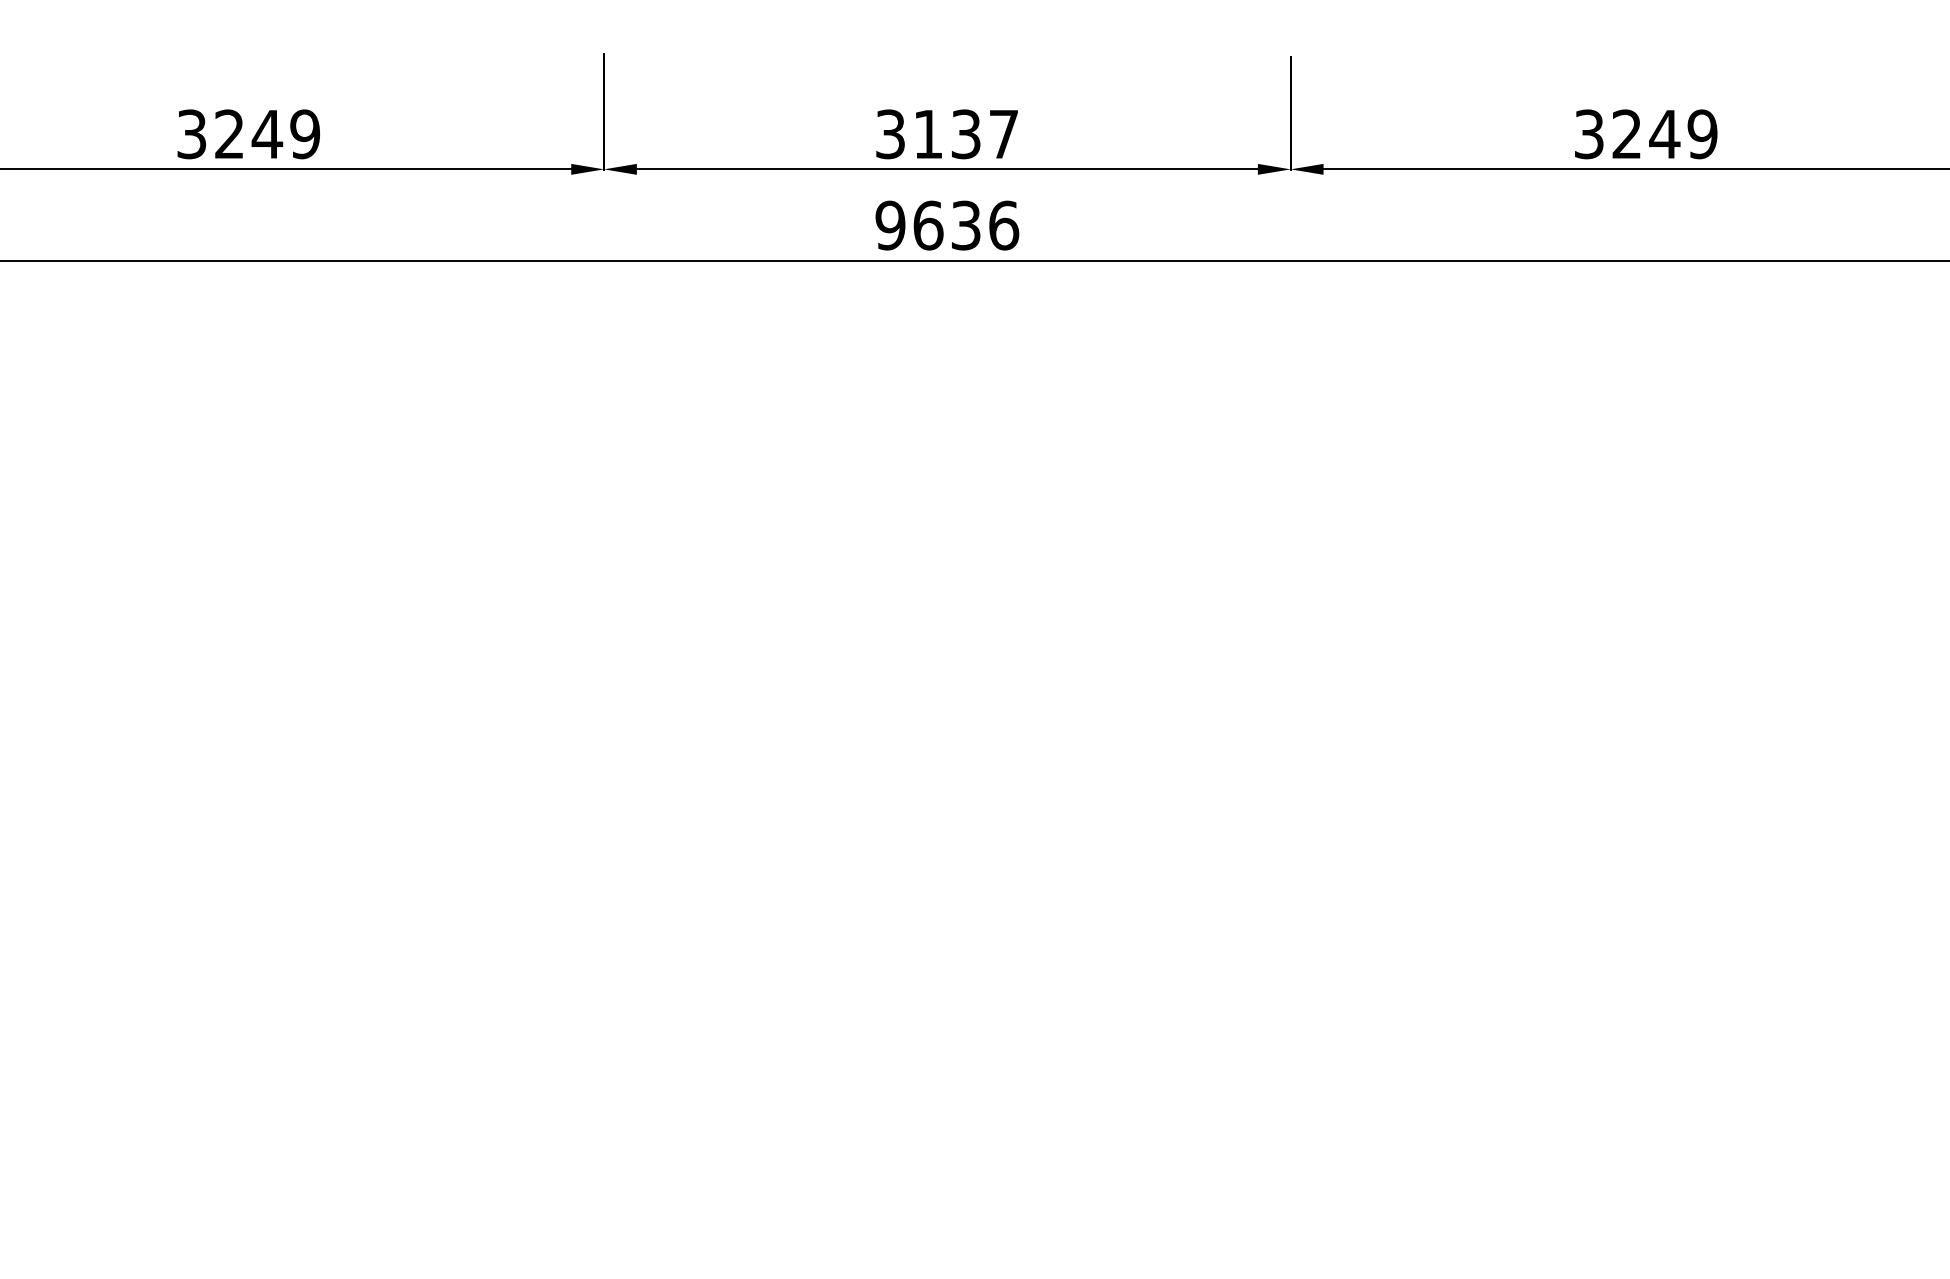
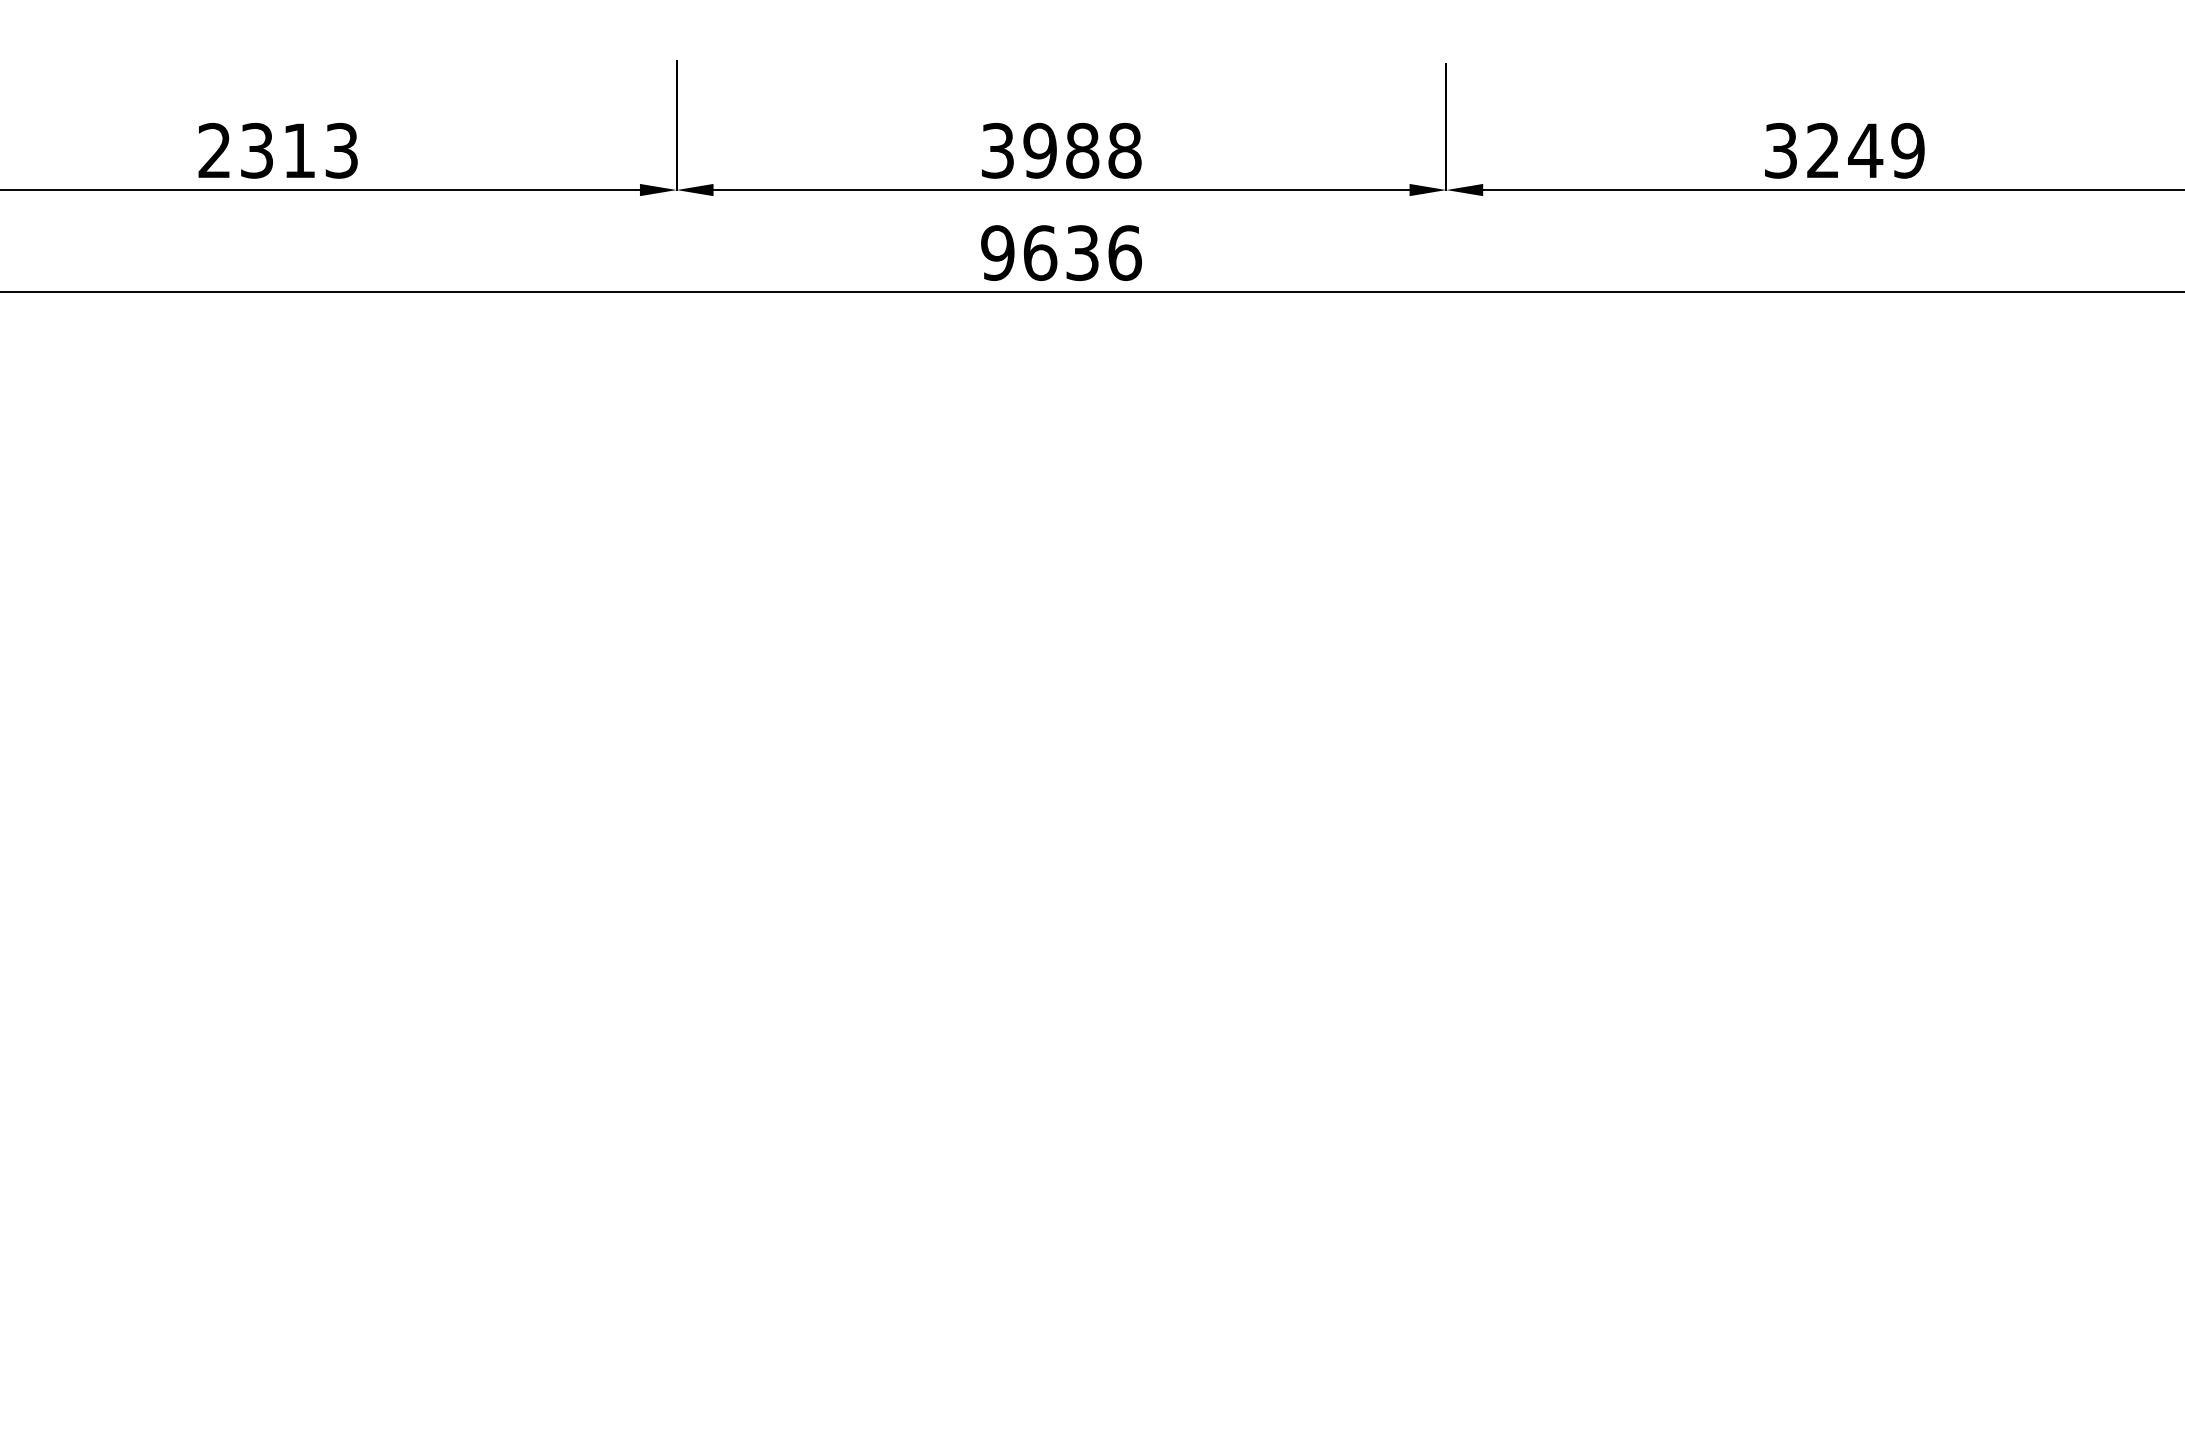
text: (248, 134) -> (278, 150), 3249 -> 2313
text: (966, 134) -> (1082, 150), 3137 -> 3988

